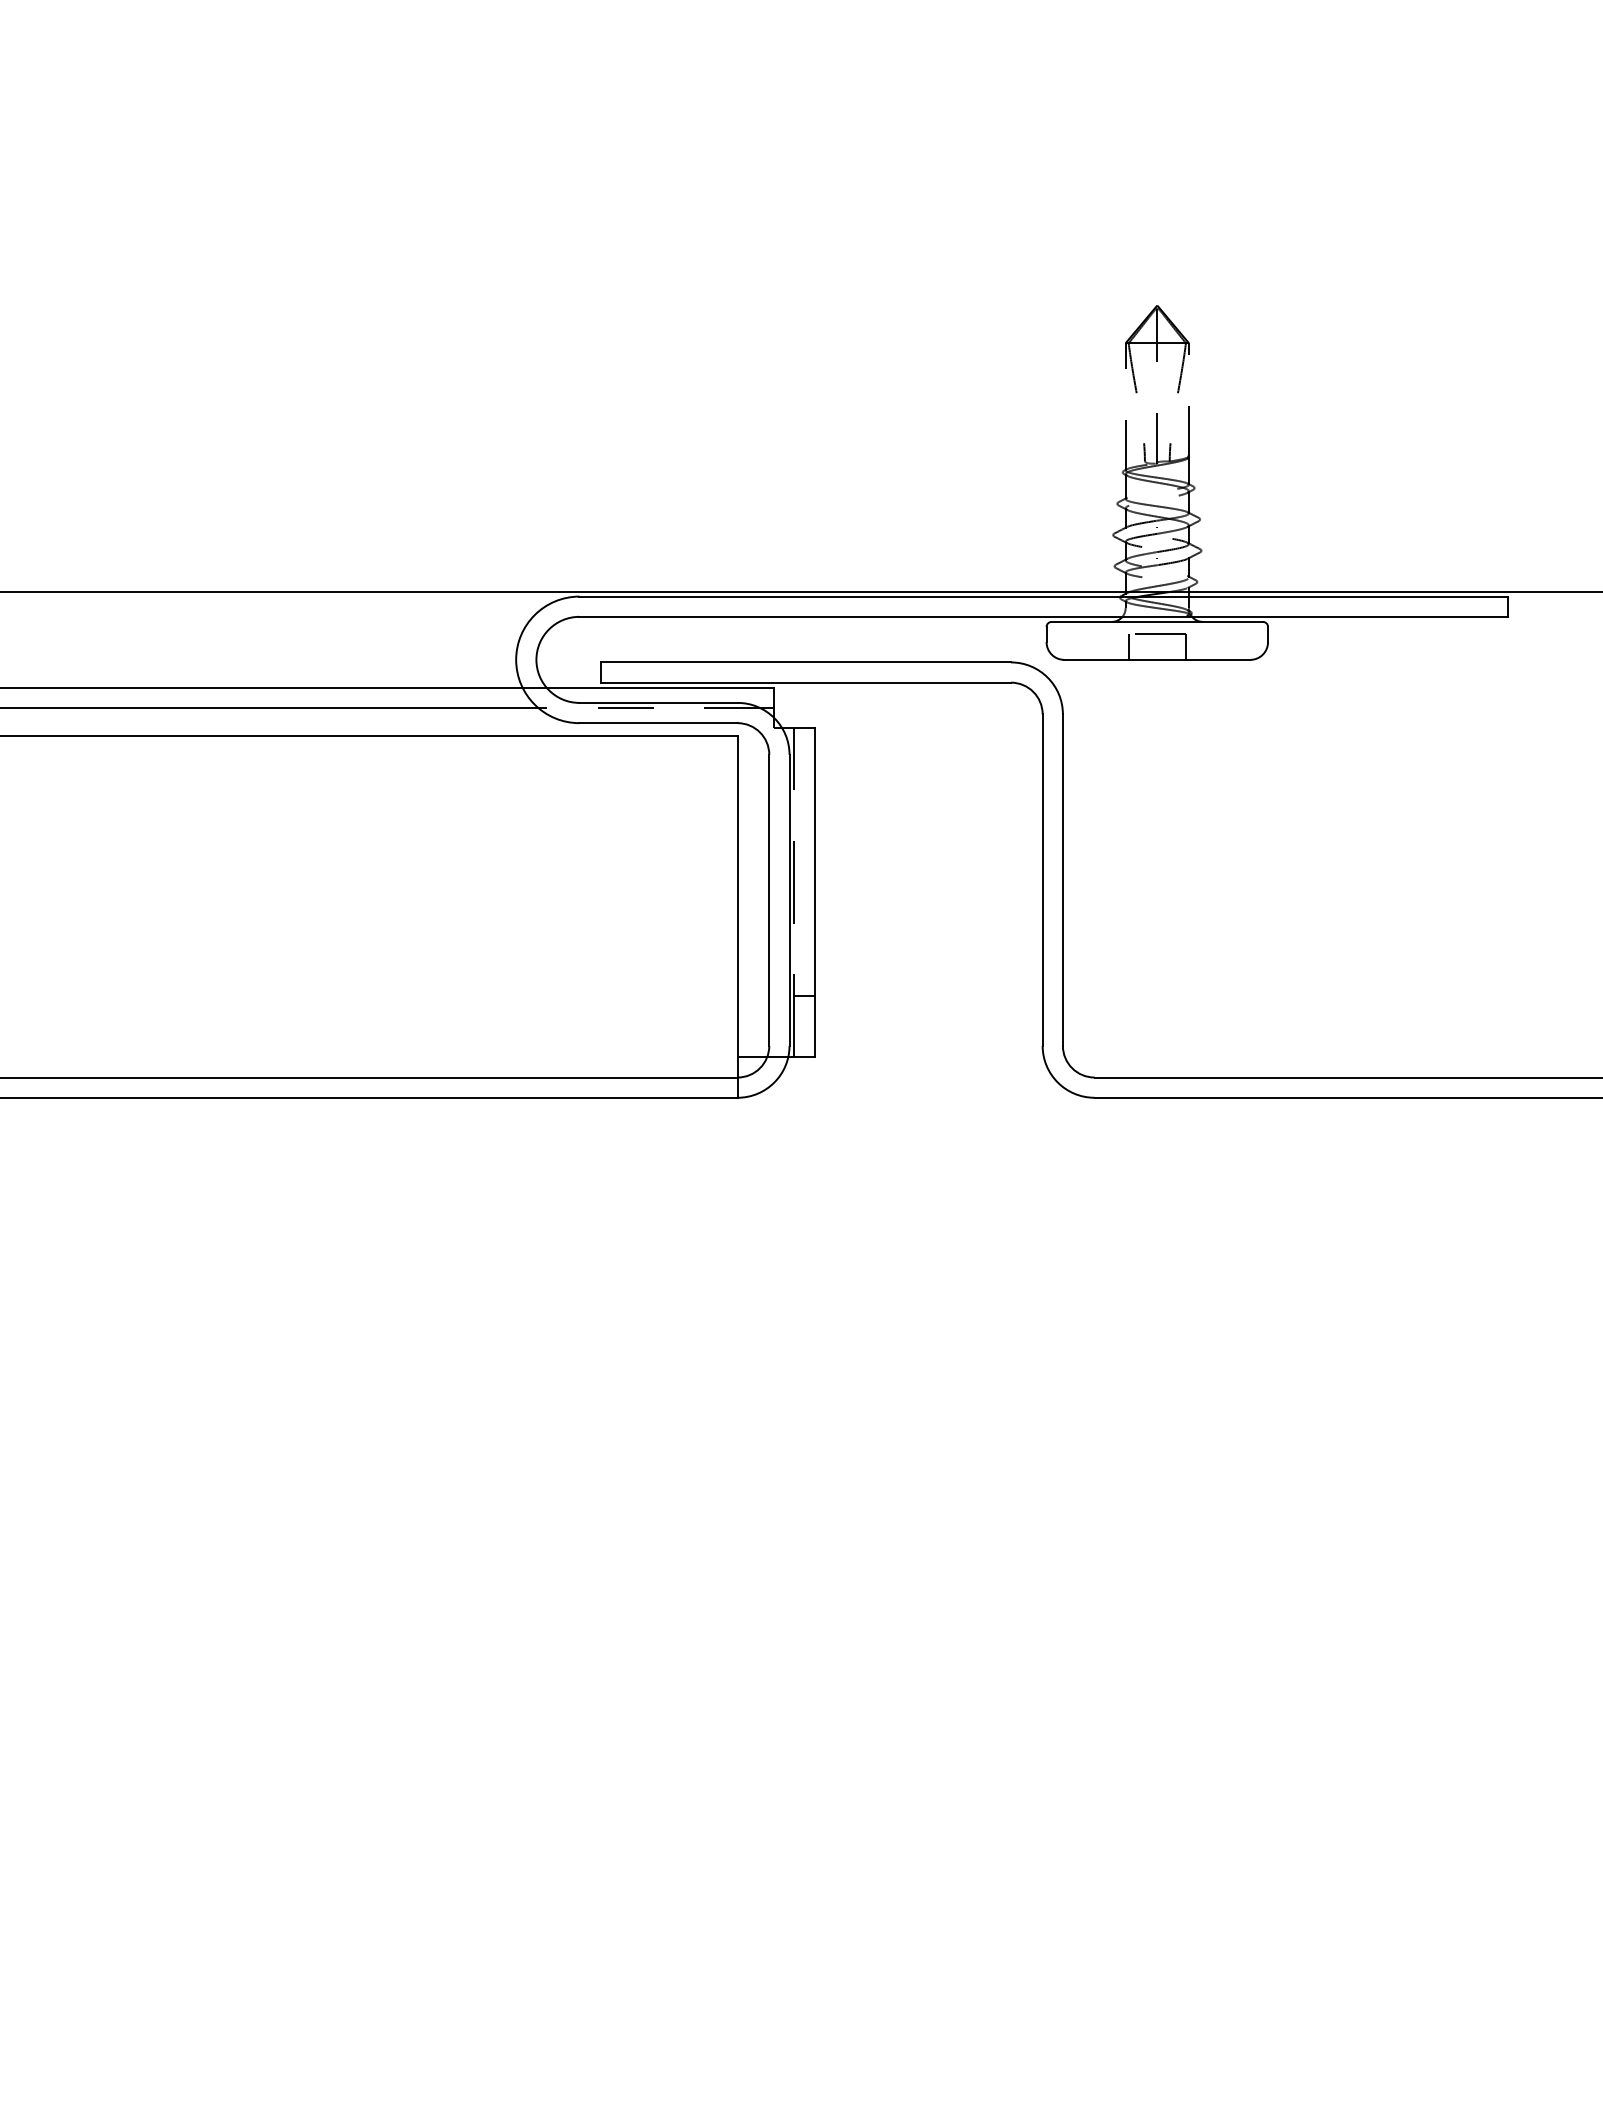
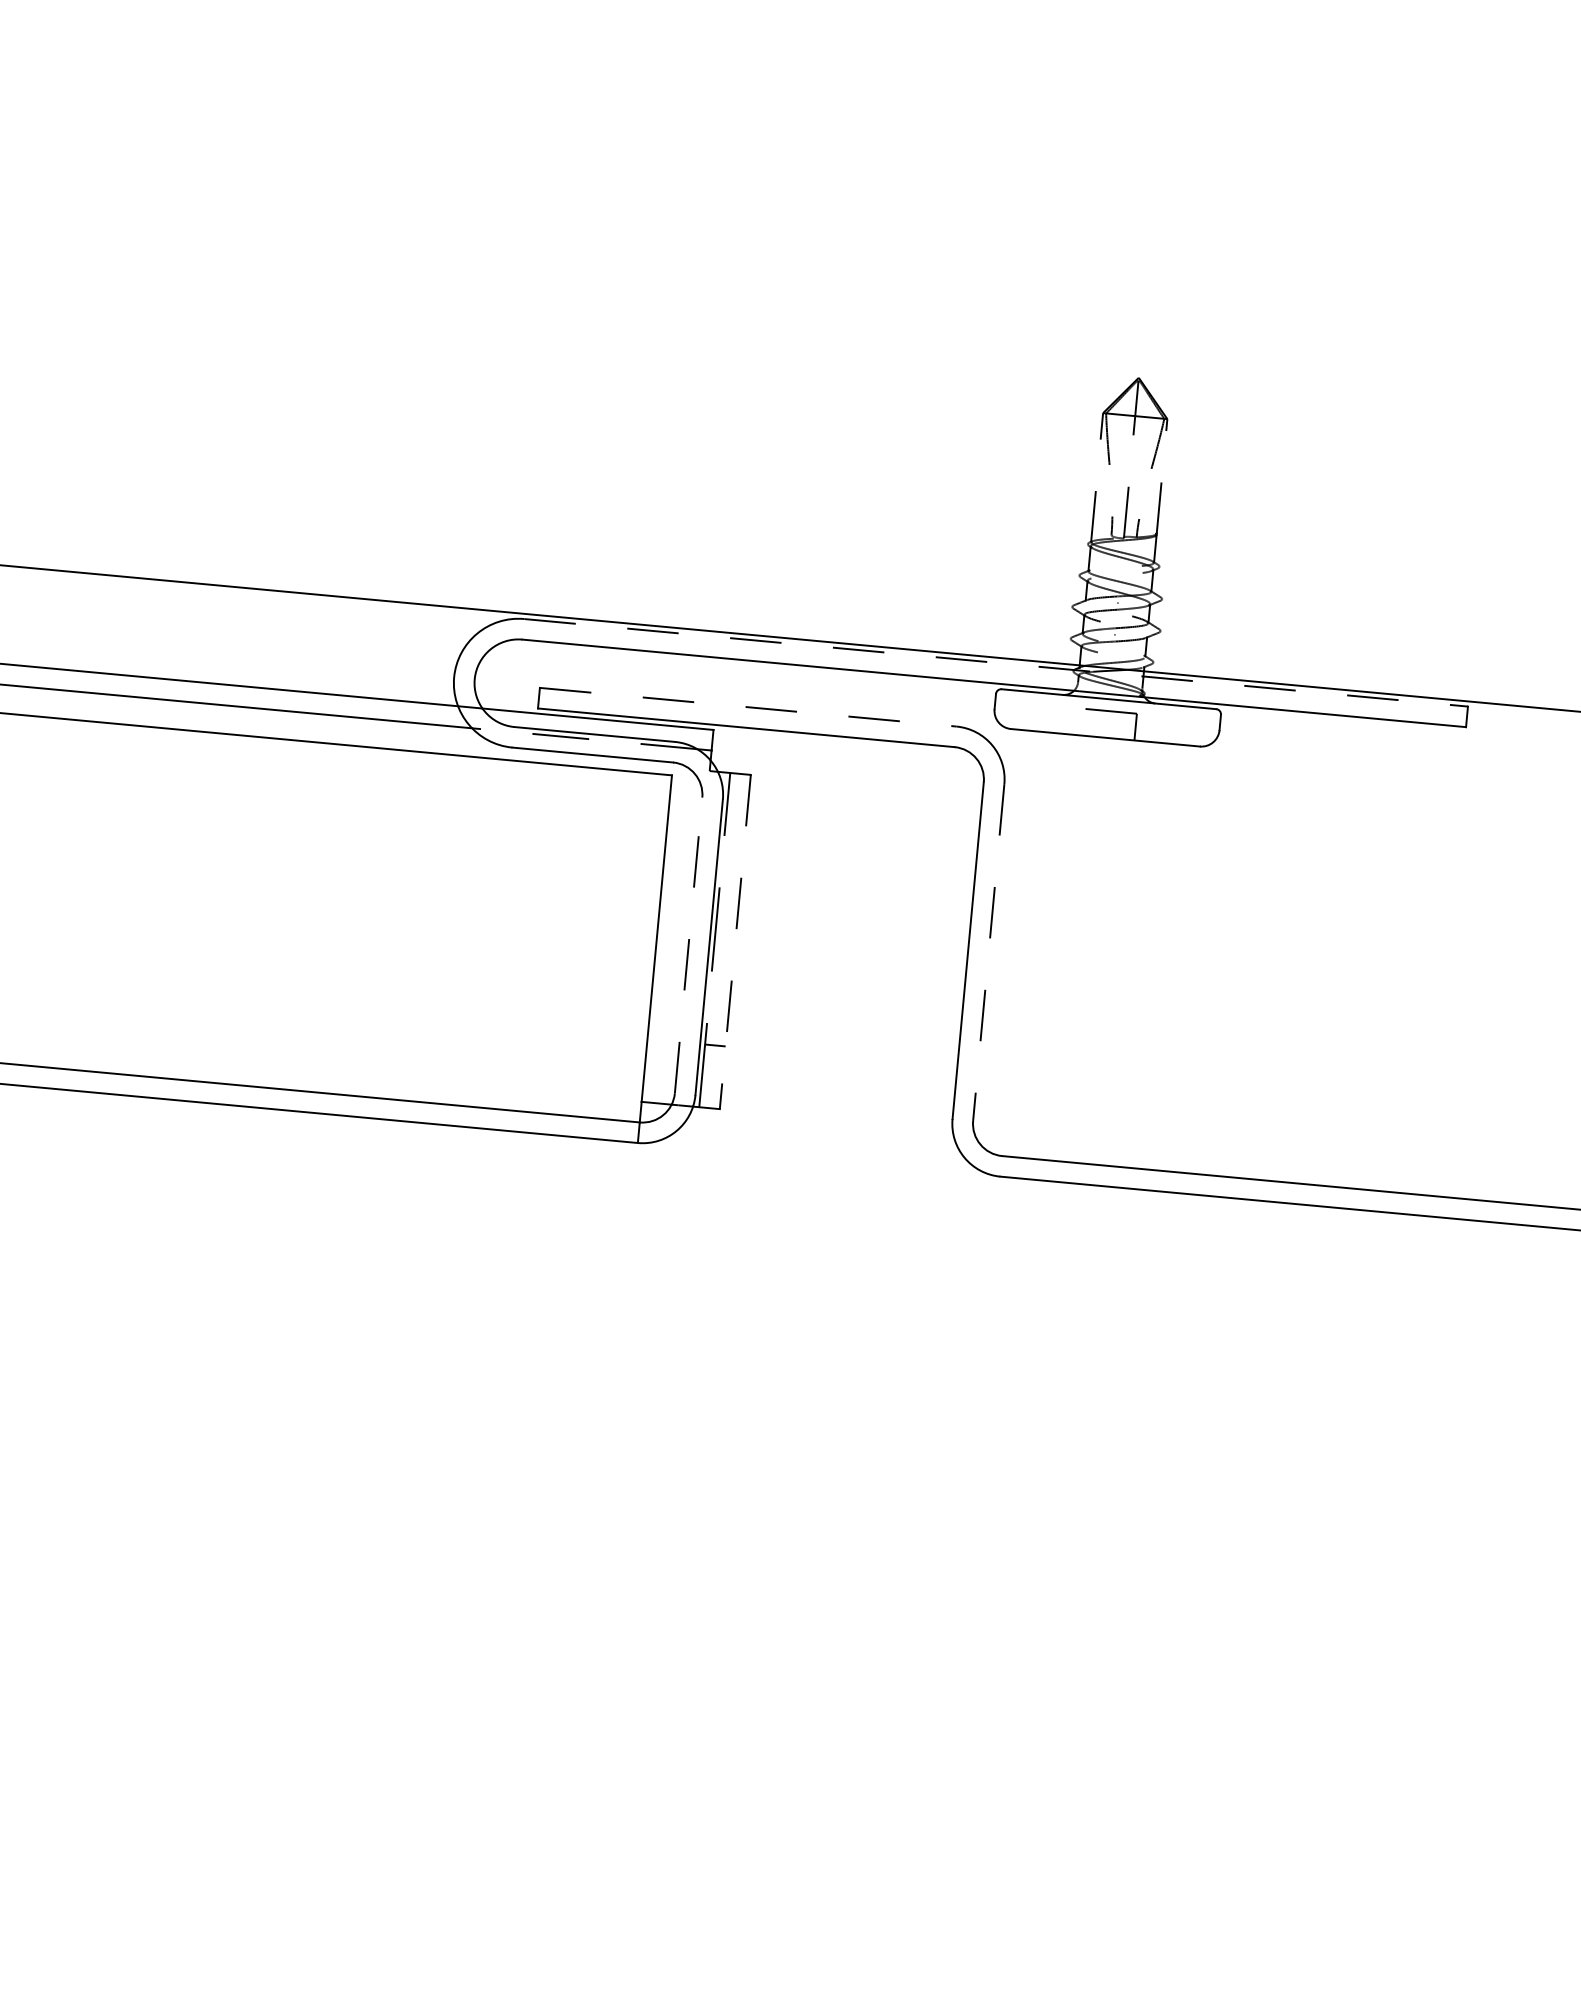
line: (1044, 596) -> (996, 662), solid -> dashed
line: (1128, 646) -> (1077, 721), removed
line: (806, 662) -> (748, 707), solid -> dashed
line: (1062, 880) -> (988, 952), solid -> dashed
line: (814, 892) -> (735, 941), solid -> dashed
line: (769, 900) -> (688, 945), solid -> dashed

